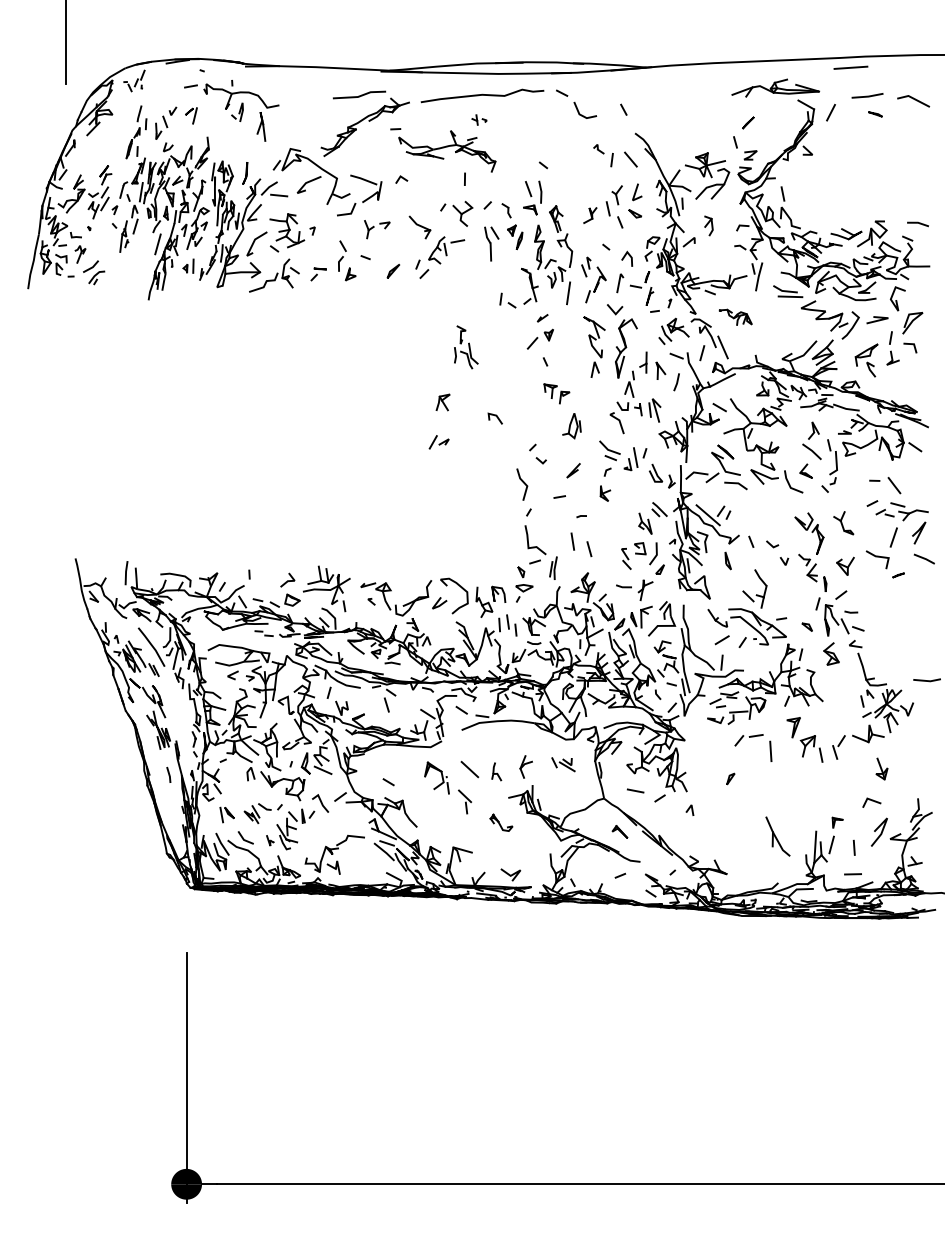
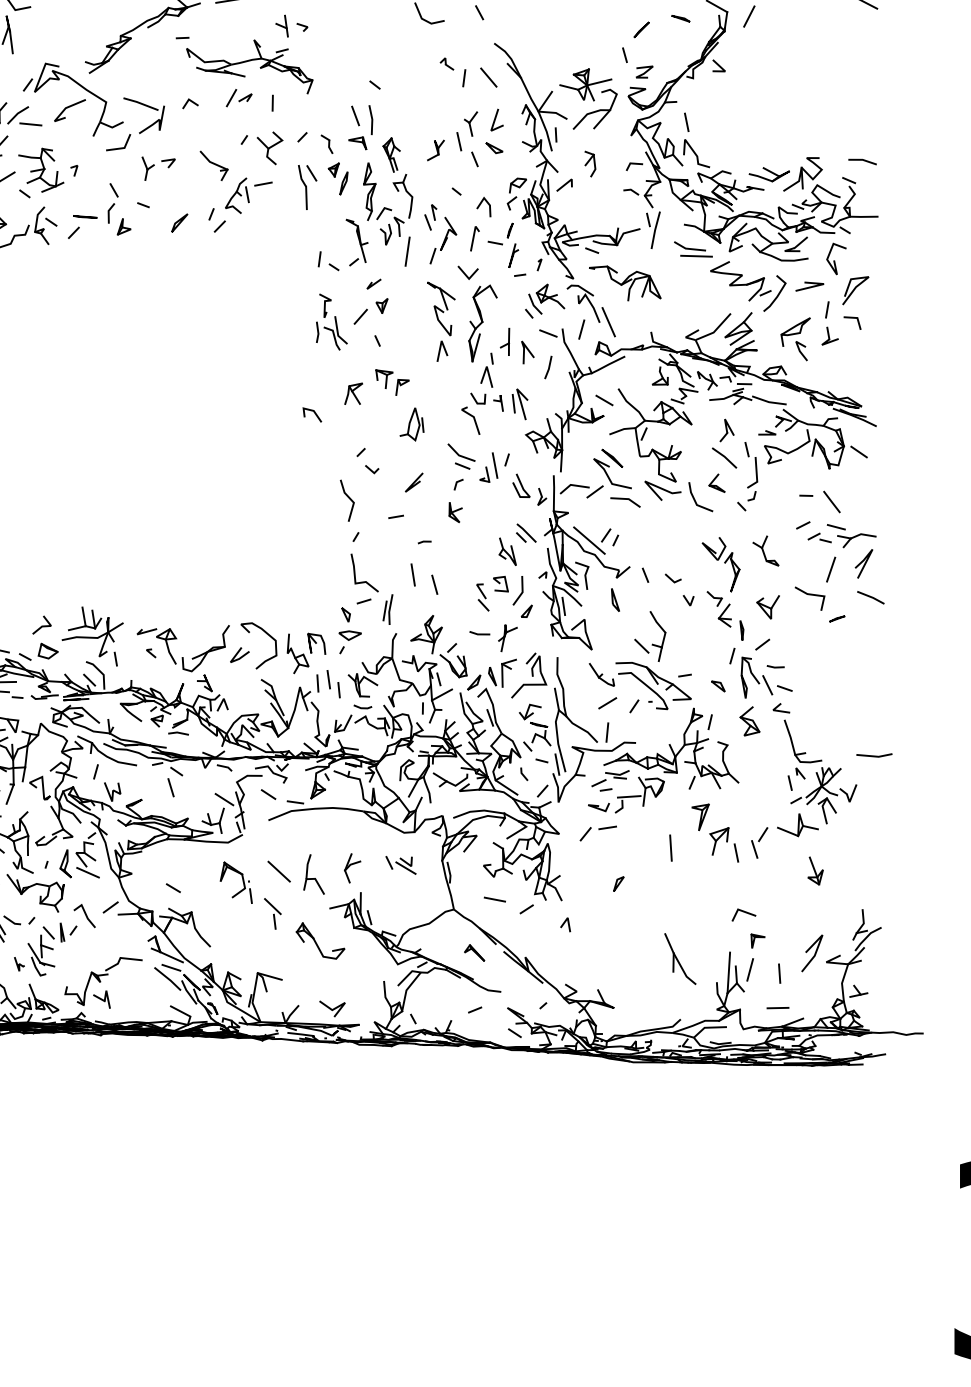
part: (875, 114) -> (680, 18), moved
part: (479, 119) -> (291, 25), size x1.67
part: (318, 274) -> (82, 227), size x1.43
part: (735, 317) -> (624, 283), size x1.67
part: (466, 347) -> (332, 322), moved
part: (442, 402) -> (352, 393), moved
part: (438, 442) -> (238, 98), moved
part: (748, 740) -> (597, 833), moved
part: (496, 771) -> (313, 874), size x1.67
line: (872, 801) -> (744, 913), moved
part: (501, 822) -> (320, 940), size x1.67

